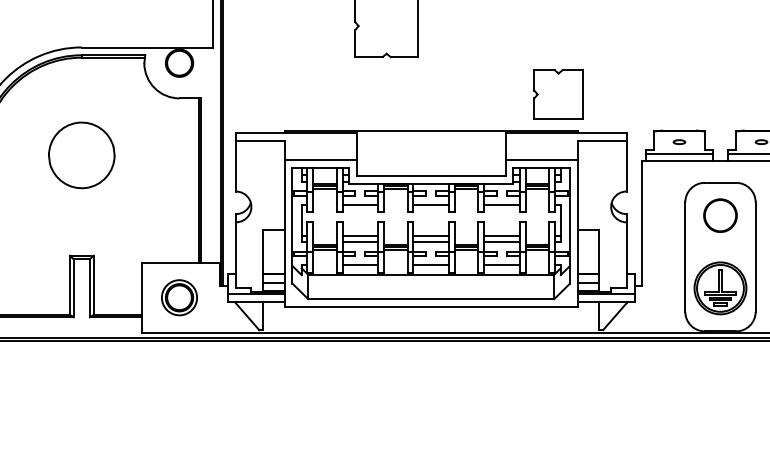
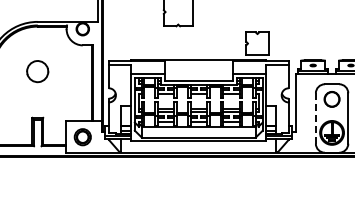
part: (81, 155) -> (37, 71), size x0.7
line: (684, 257) -> (315, 118), solid -> dashed

